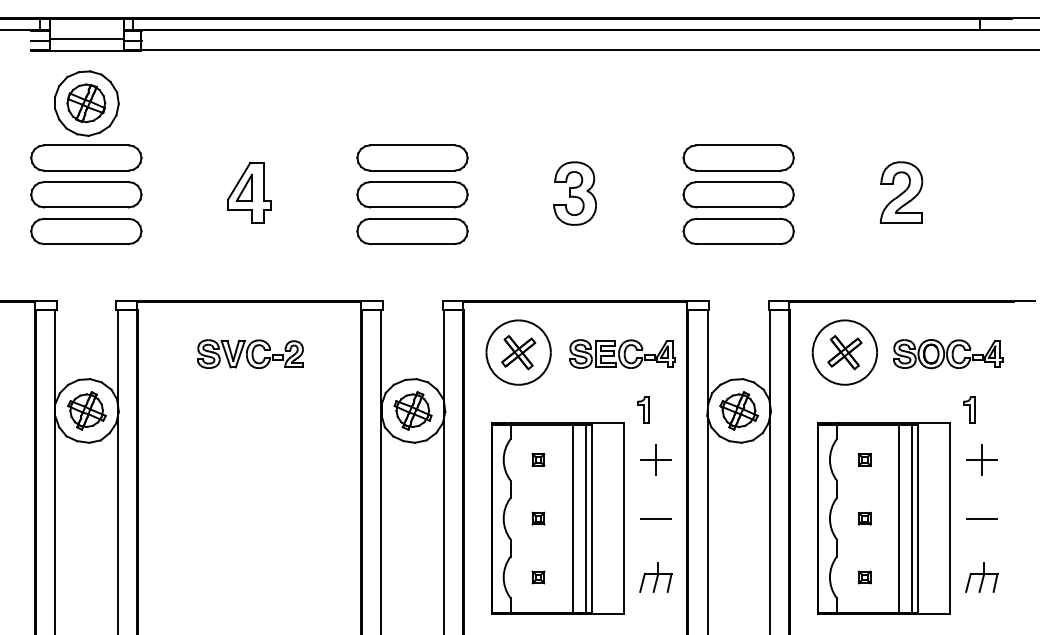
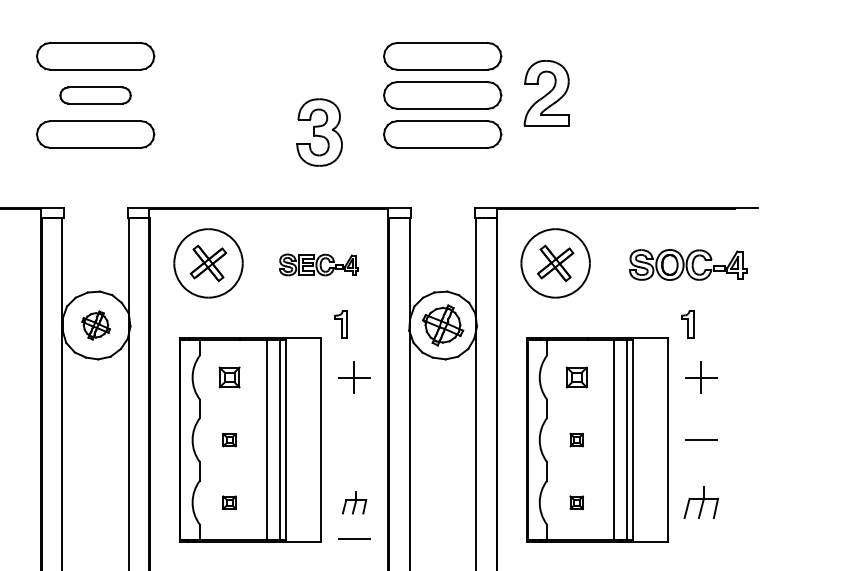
part: (901, 192) -> (546, 93), moved
part: (574, 193) -> (319, 132), moved
part: (412, 194) -> (95, 95), size x0.6
part: (622, 353) -> (319, 264), size x0.7
part: (948, 354) -> (688, 265), moved
part: (412, 410) -> (95, 325), size x0.7
part: (538, 459) -> (229, 377), size x1.6
part: (864, 459) -> (576, 377), size x1.6
line: (655, 518) -> (354, 538), moved
part: (655, 577) -> (354, 502), size x0.7

